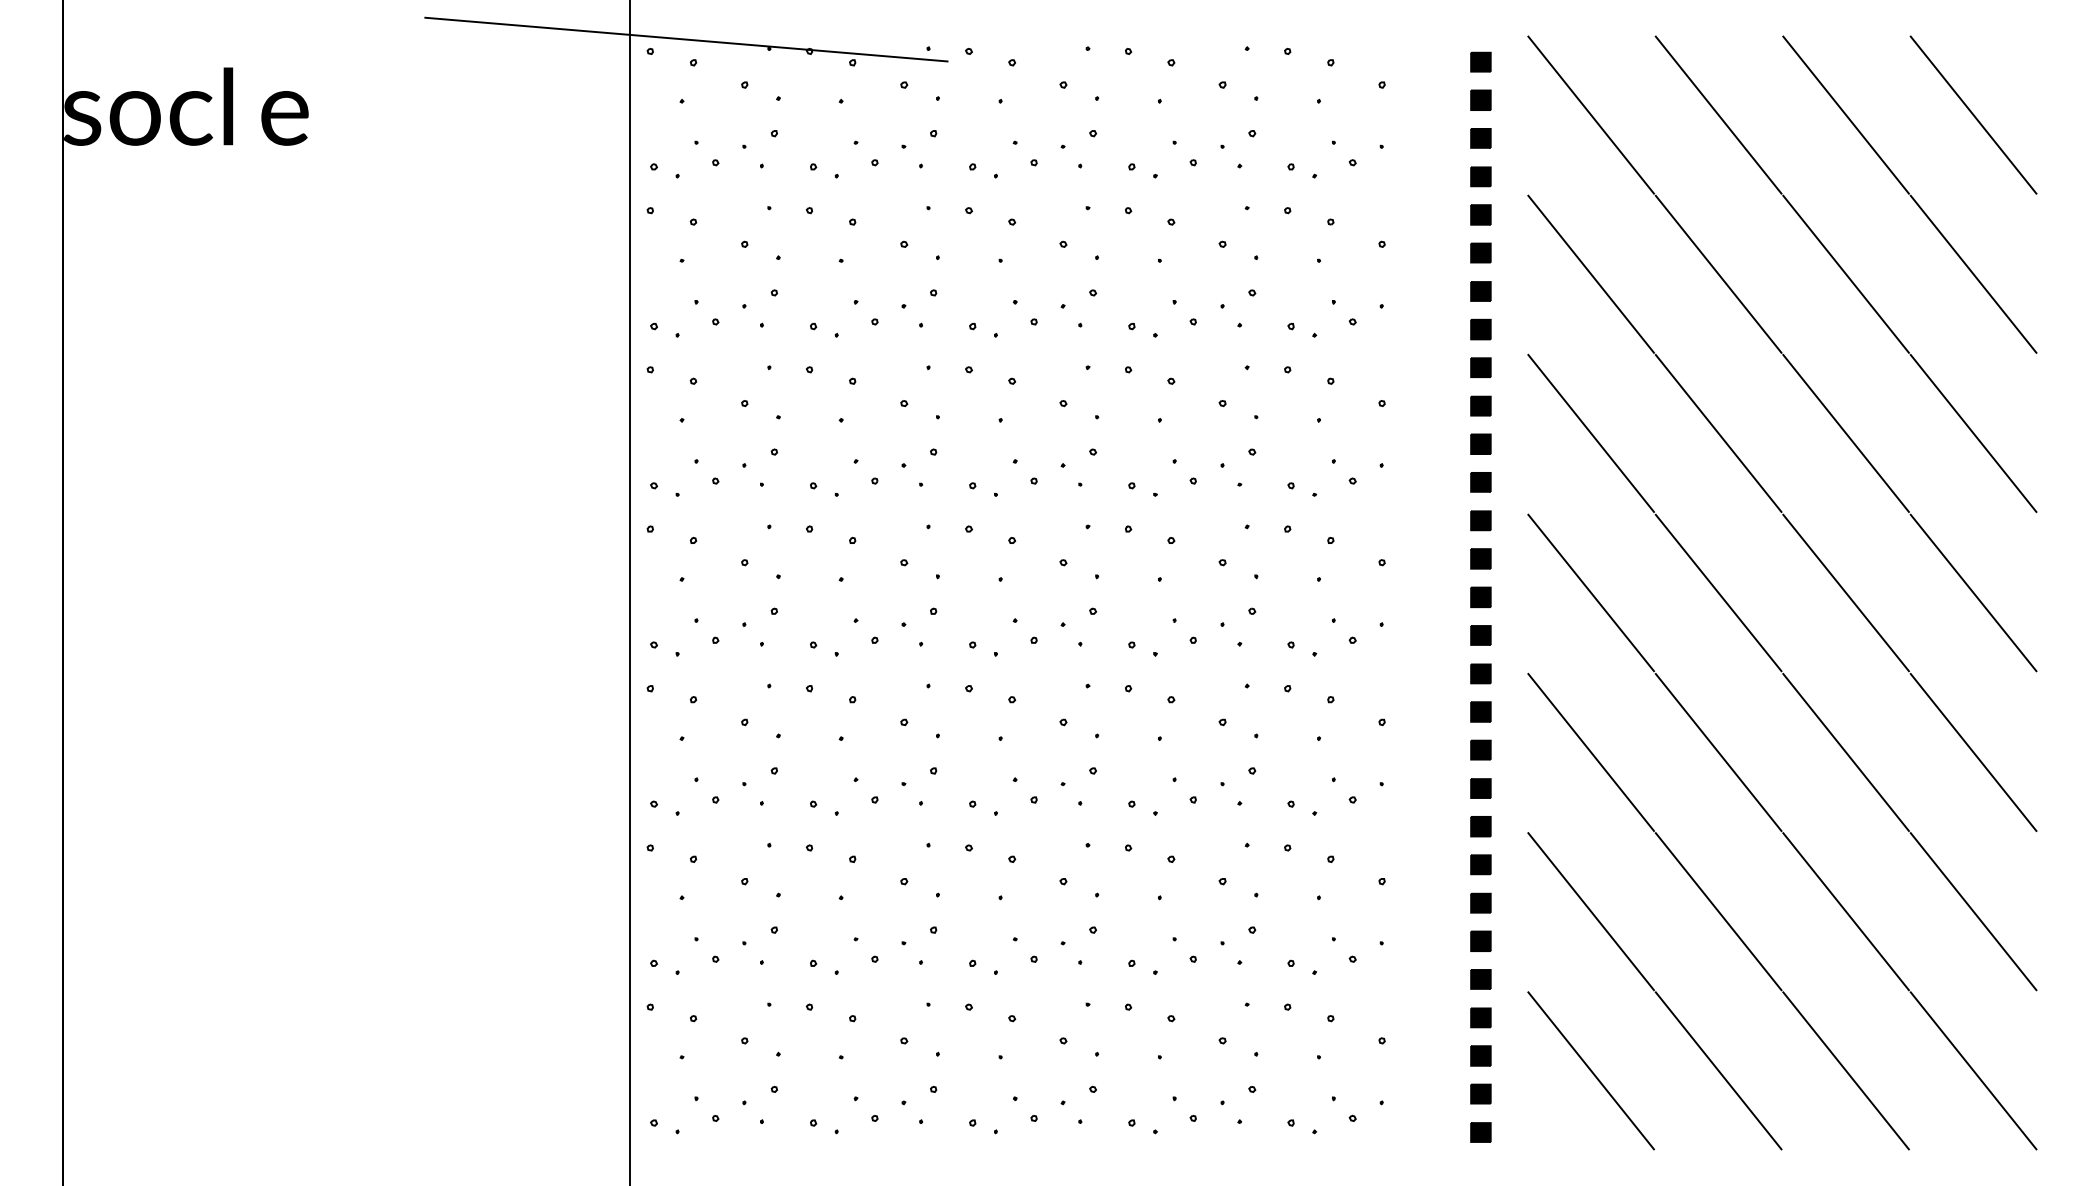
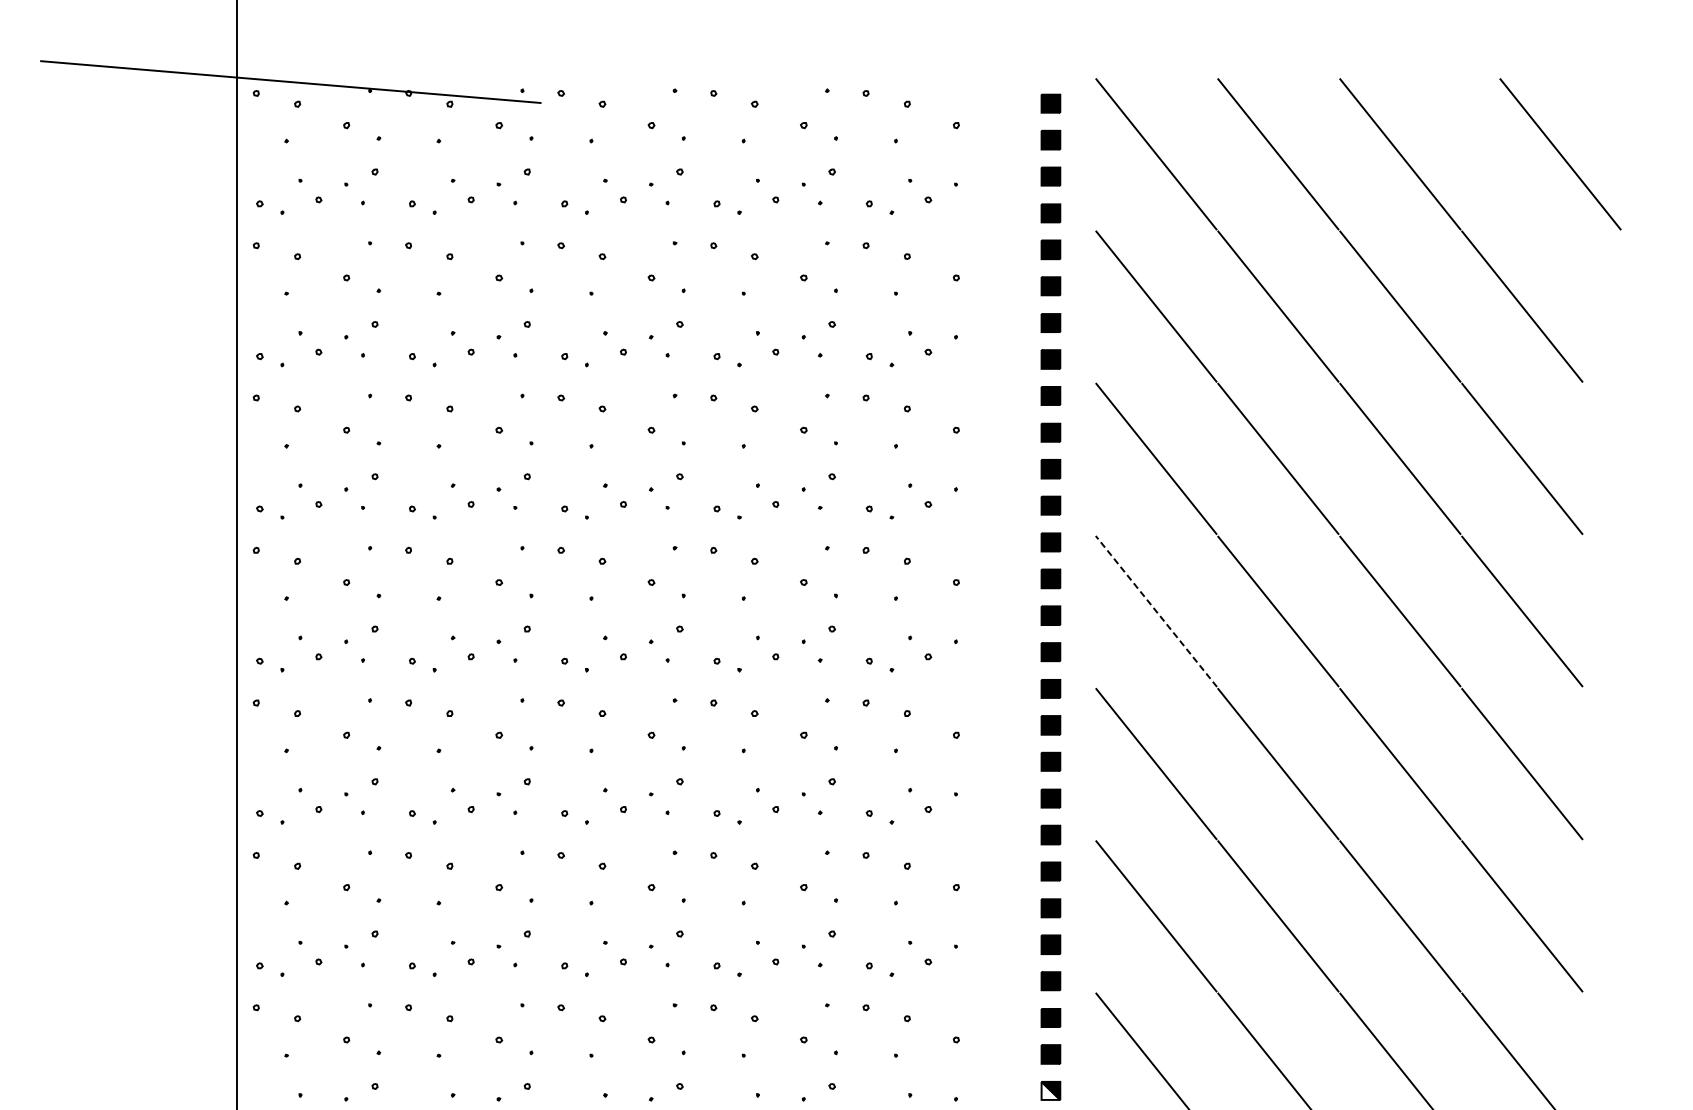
line: (1973, 114) -> (1560, 153), moved
line: (1590, 592) -> (1155, 611), solid -> dashed
fill: (1480, 1093) -> (1050, 1090), removed

